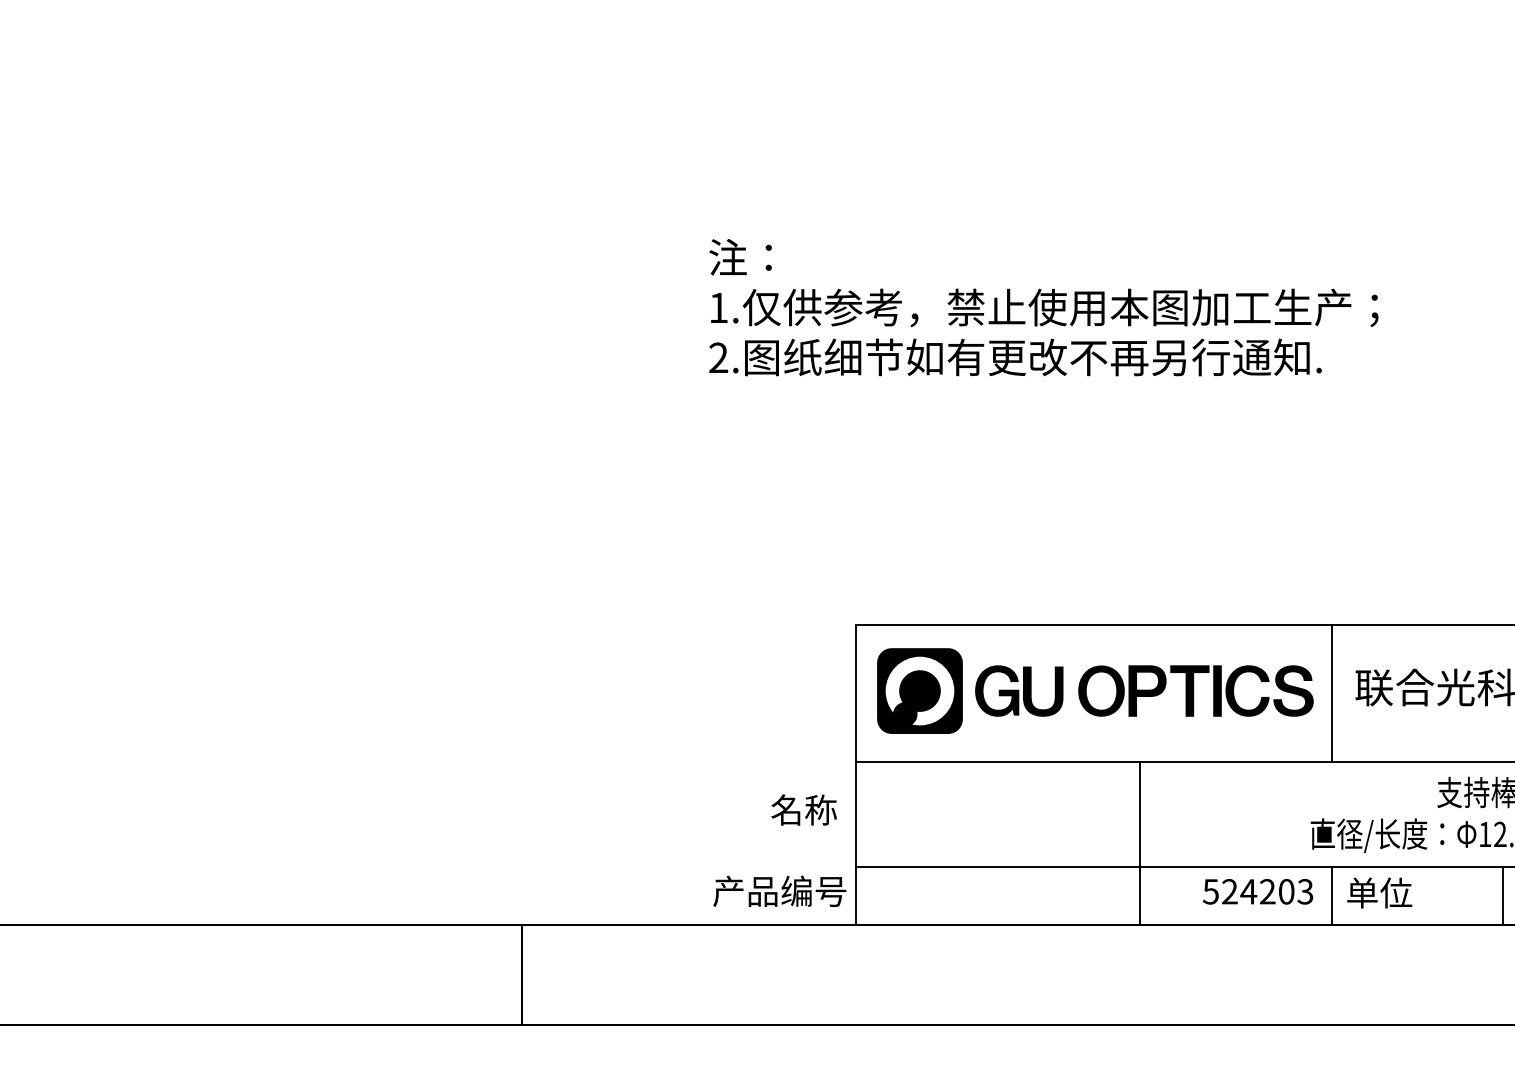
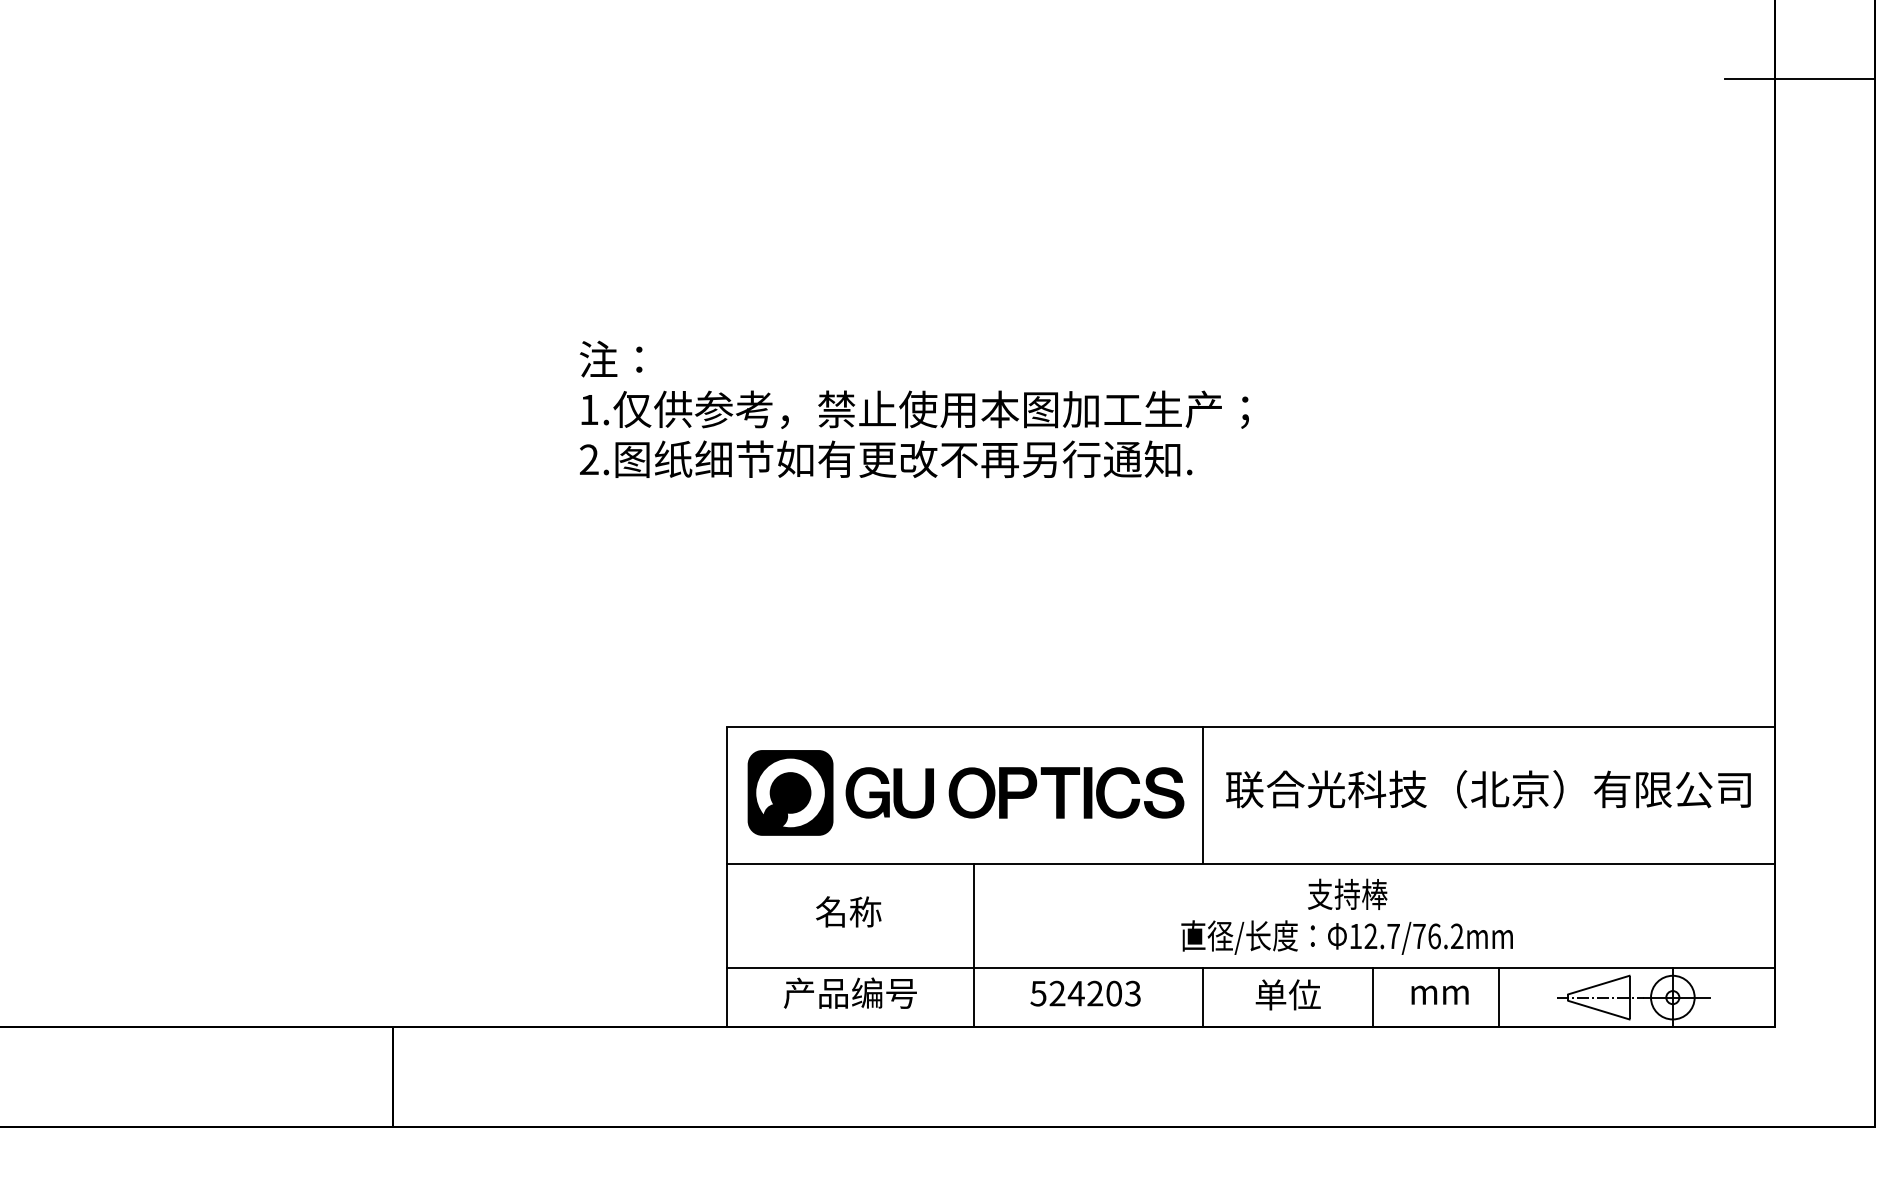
text: (803, 809) -> (848, 911), moved
line: (1139, 842) -> (974, 944), moved
text: (779, 890) -> (850, 992), moved
text: (1257, 891) -> (1085, 993), moved
text: (1378, 892) -> (1287, 994), moved

